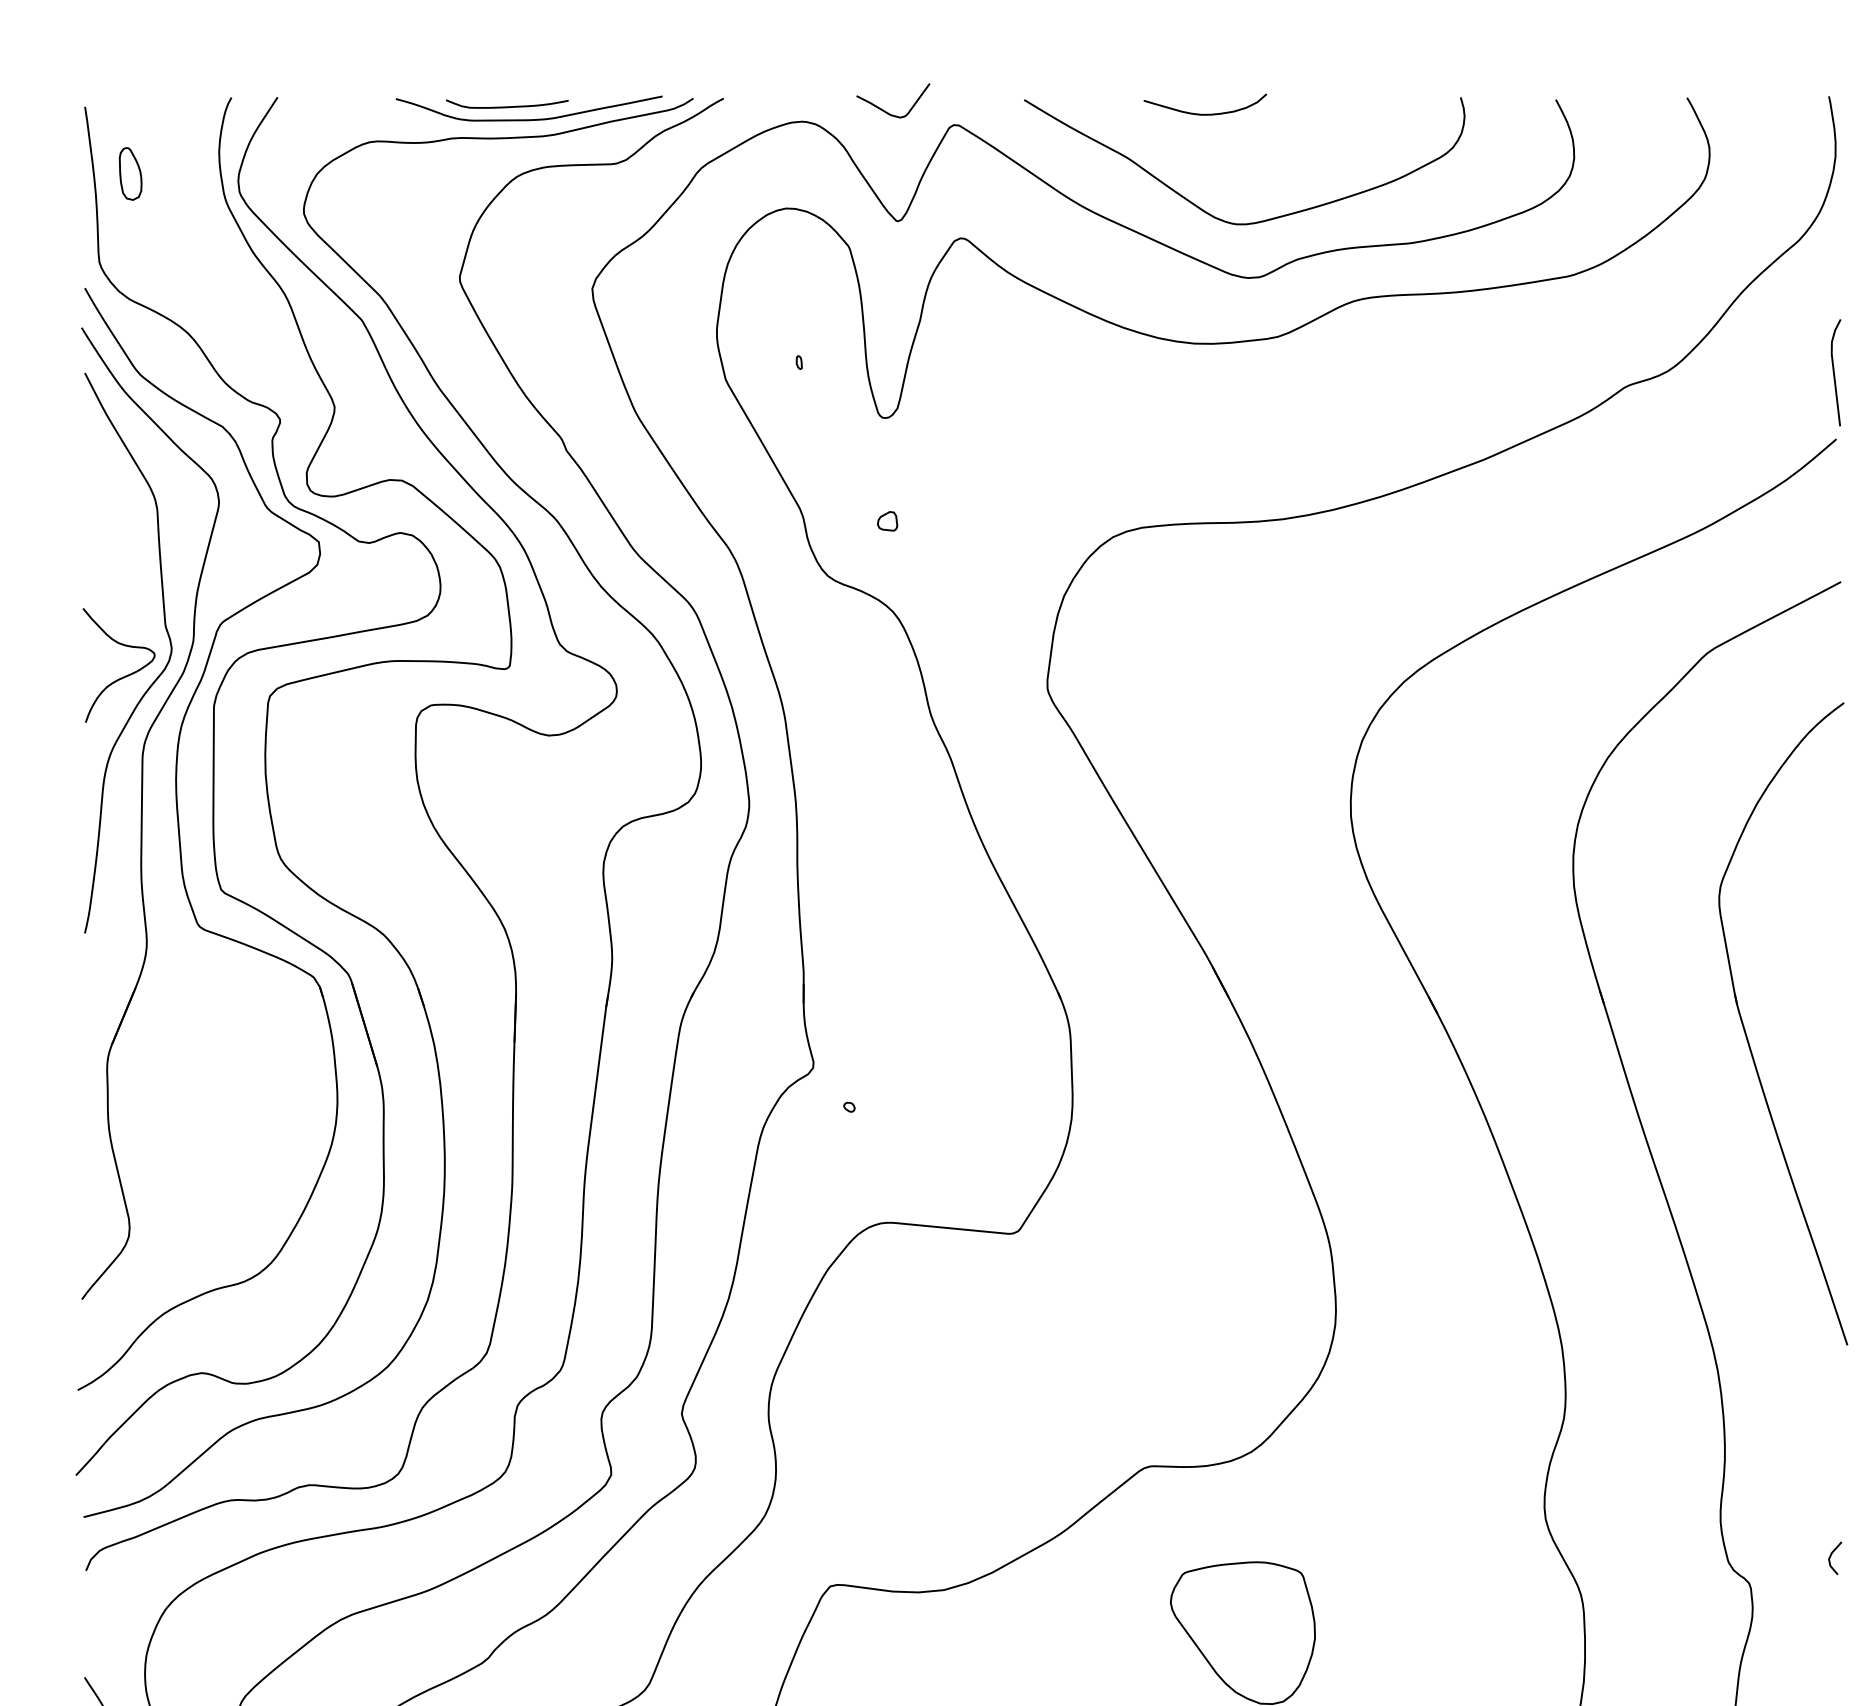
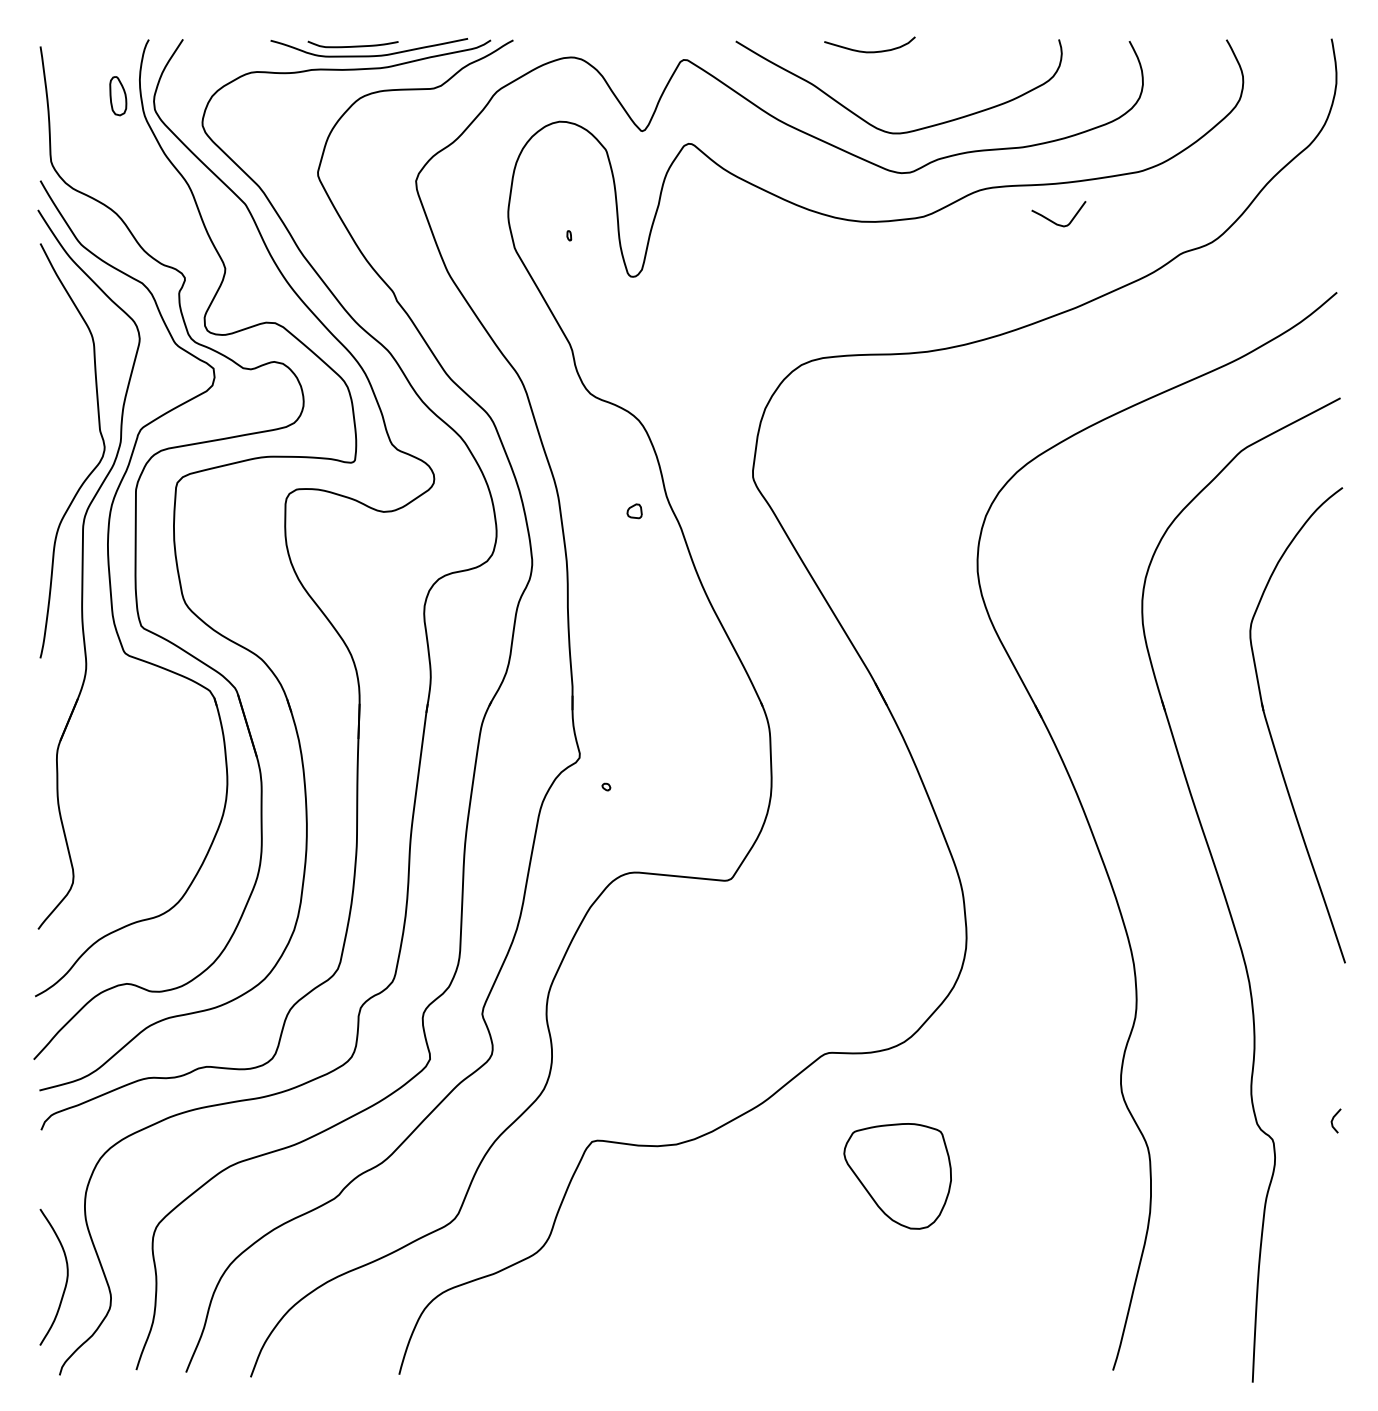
curve: (884, 109) -> (1052, 220), moved
part: (130, 174) -> (118, 96), moved
line: (1834, 371) -> (1335, 242), removed
part: (887, 521) -> (634, 511), moved
curve: (124, 675) -> (69, 467), removed

